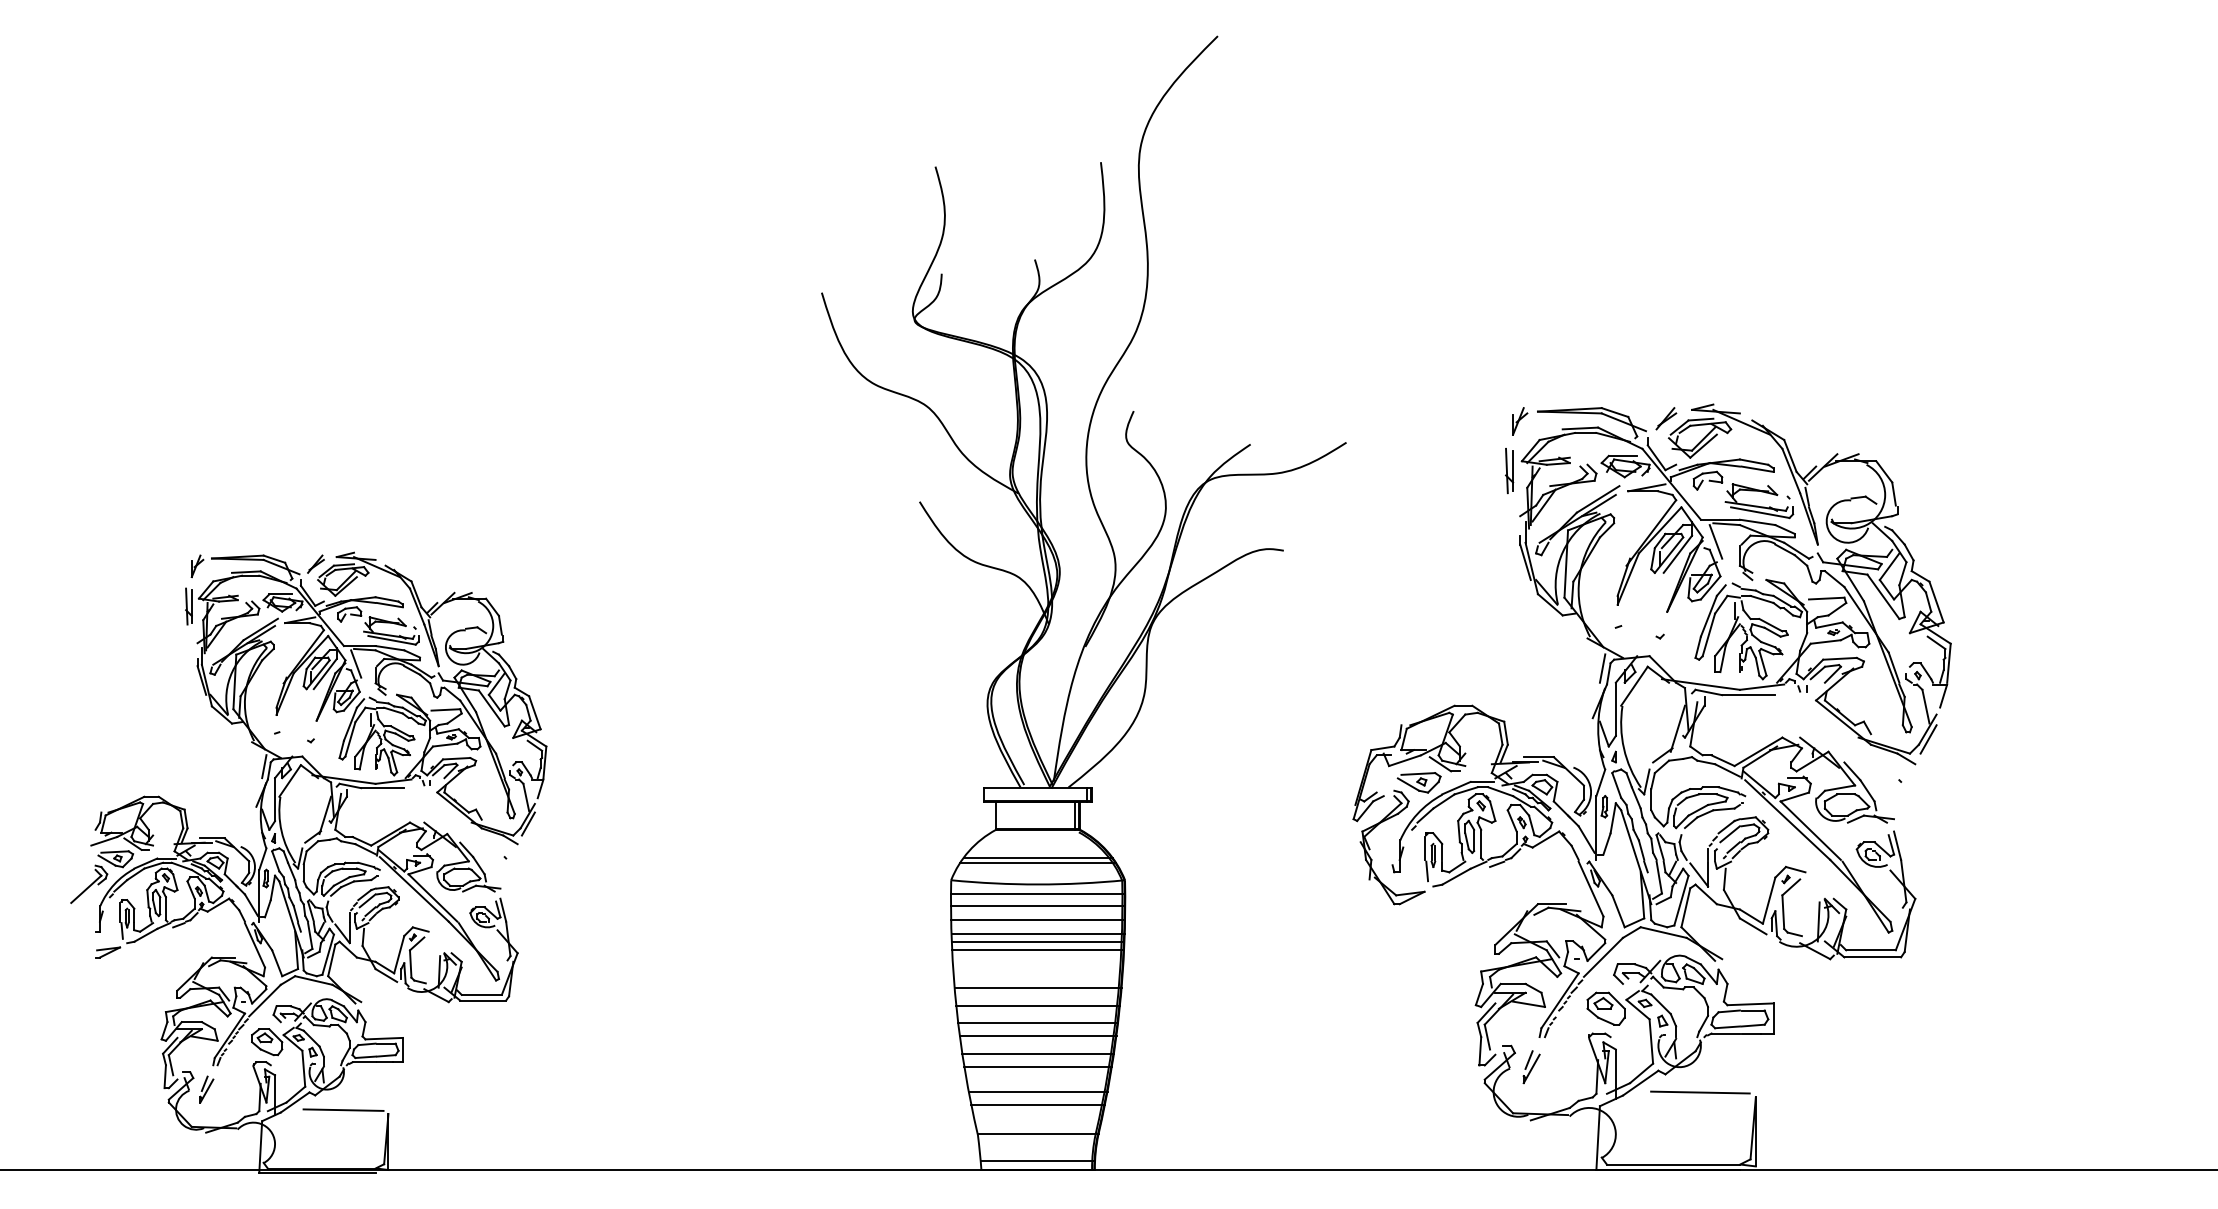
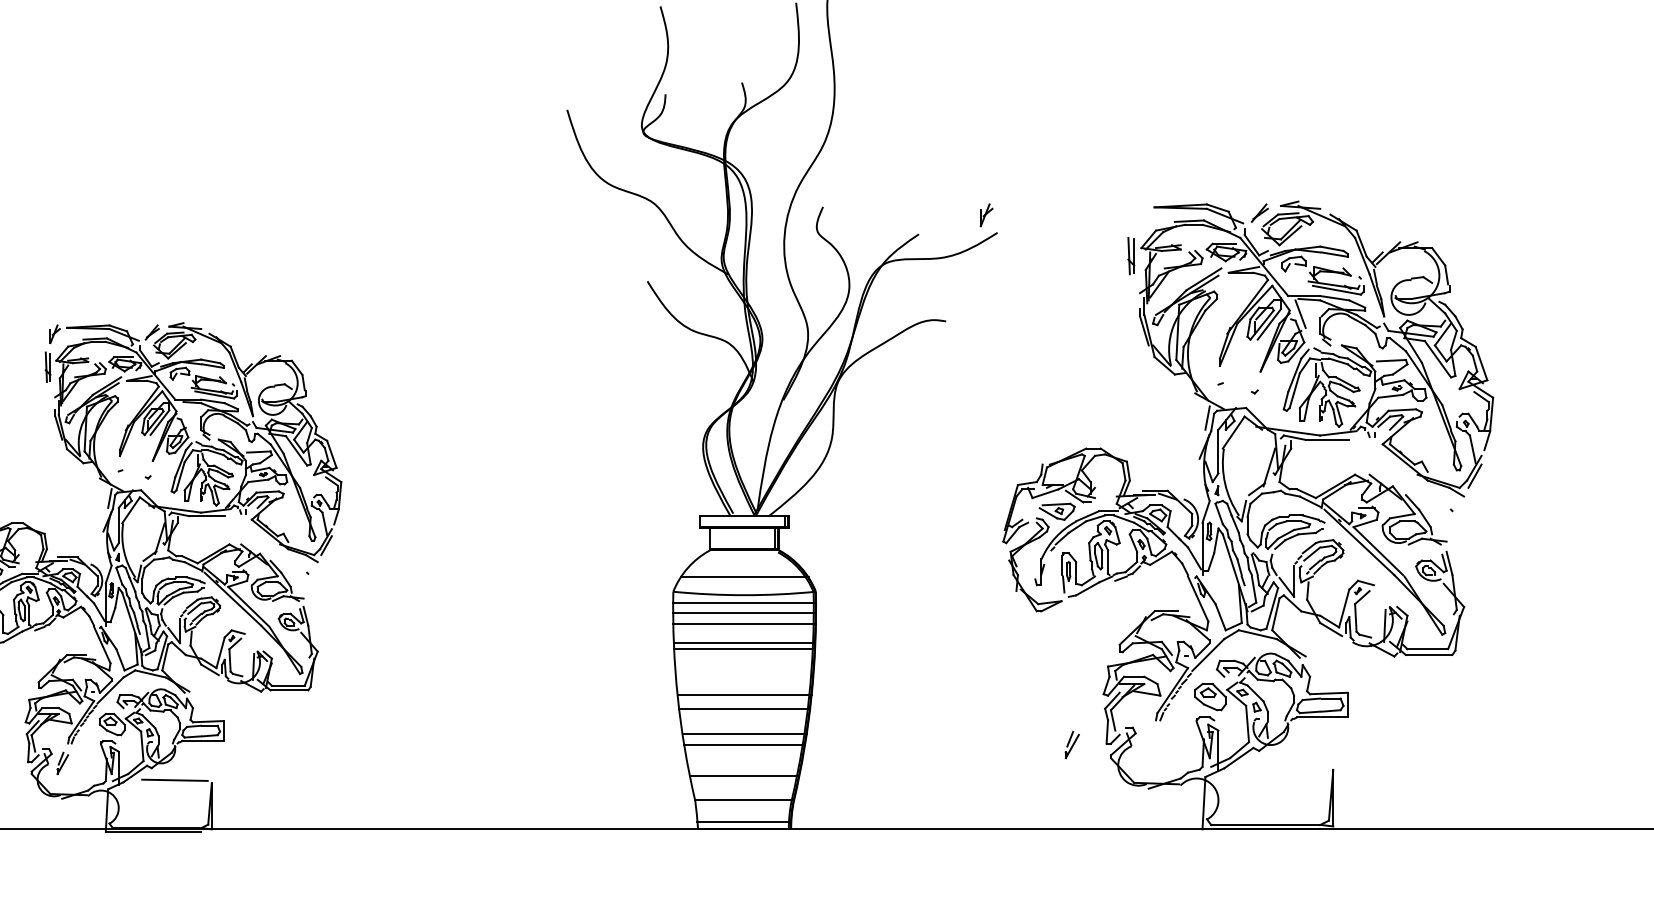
part: (1520, 421) -> (986, 215), moved
line: (356, 663) -> (185, 413), removed
line: (1037, 858) -> (744, 573), removed
line: (1037, 933) -> (744, 635), removed
line: (1037, 987) -> (744, 679), removed
line: (1037, 1035) -> (744, 719), removed
part: (1531, 1067) -> (1072, 745), moved
line: (1037, 1091) -> (744, 765), removed
line: (1700, 1092) -> (1287, 765), removed

